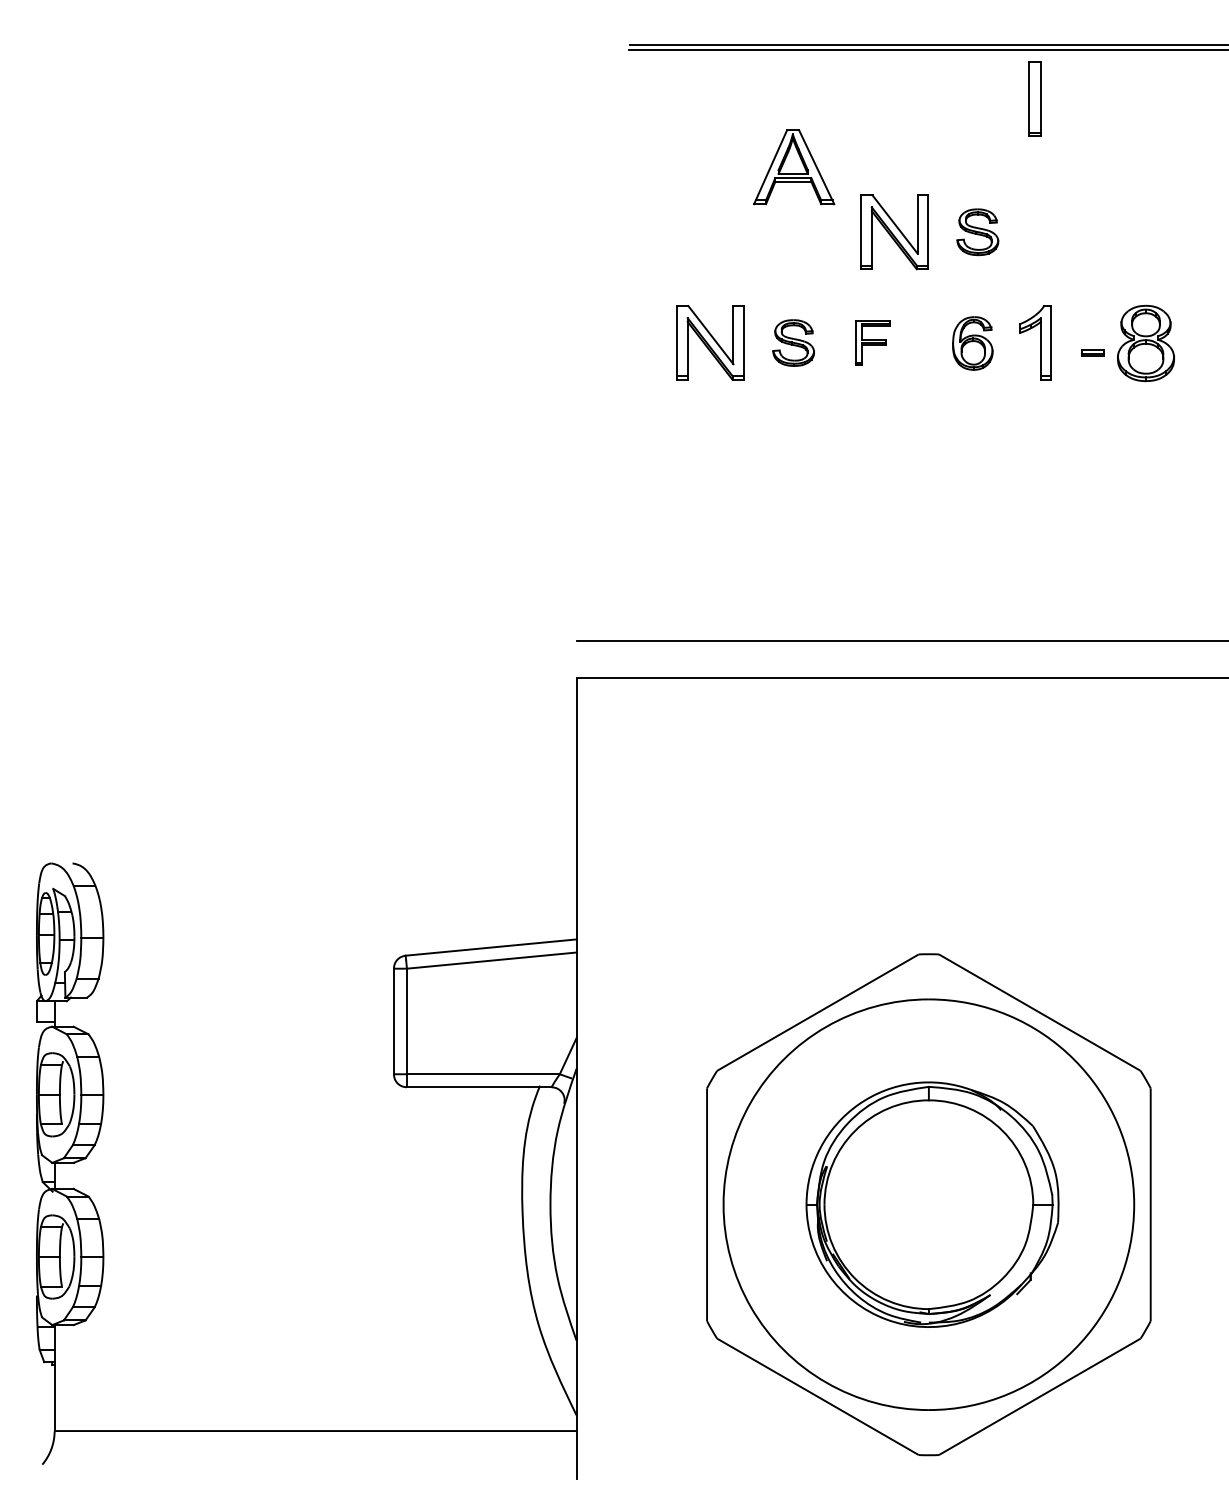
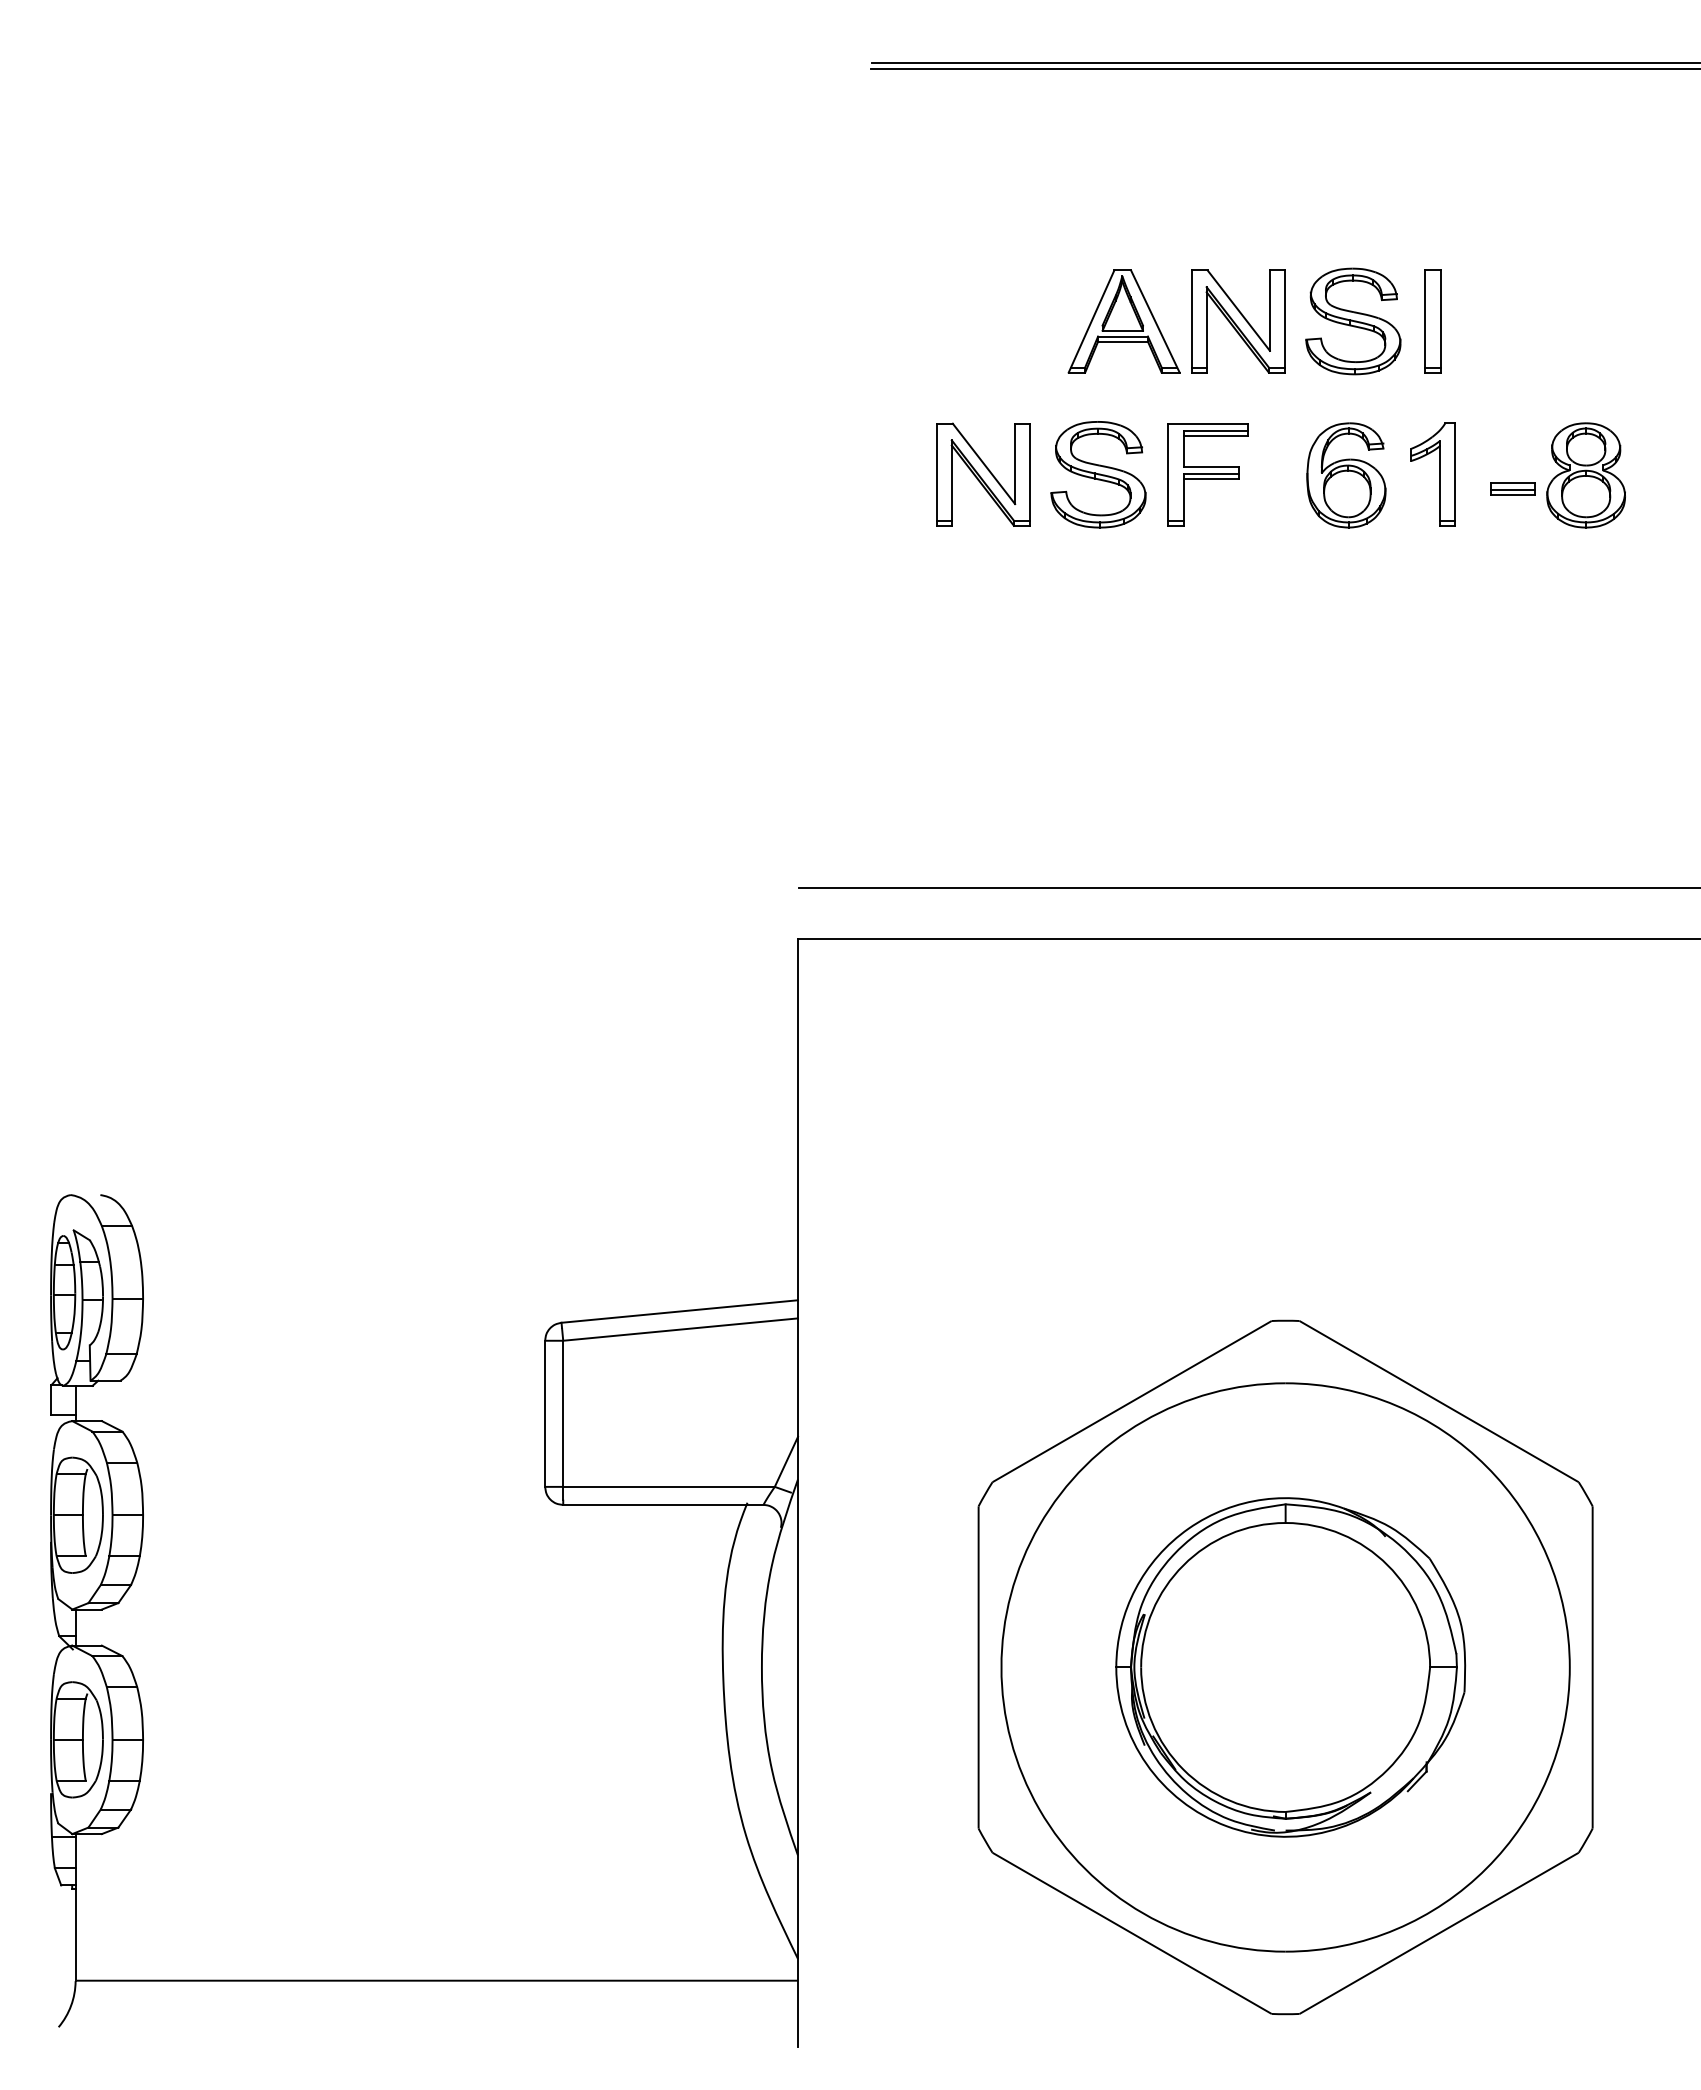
part: (1034, 99) -> (1432, 321), moved
part: (793, 167) -> (1123, 321), moved
part: (977, 232) -> (1353, 321), size x1.67
part: (793, 342) -> (1098, 474), size x1.67
part: (872, 342) -> (1207, 474), size x1.67
part: (972, 343) -> (1346, 475), size x1.43
part: (1092, 352) -> (1512, 488), size x1.43

